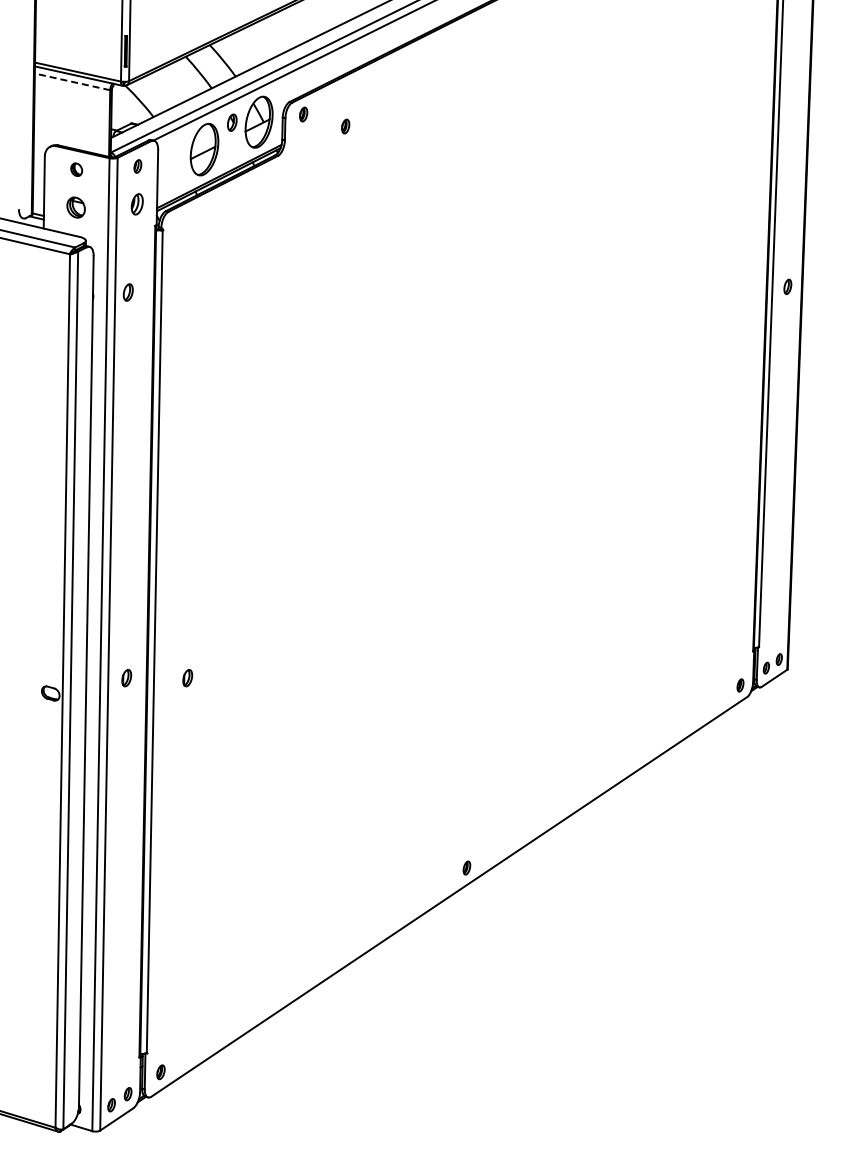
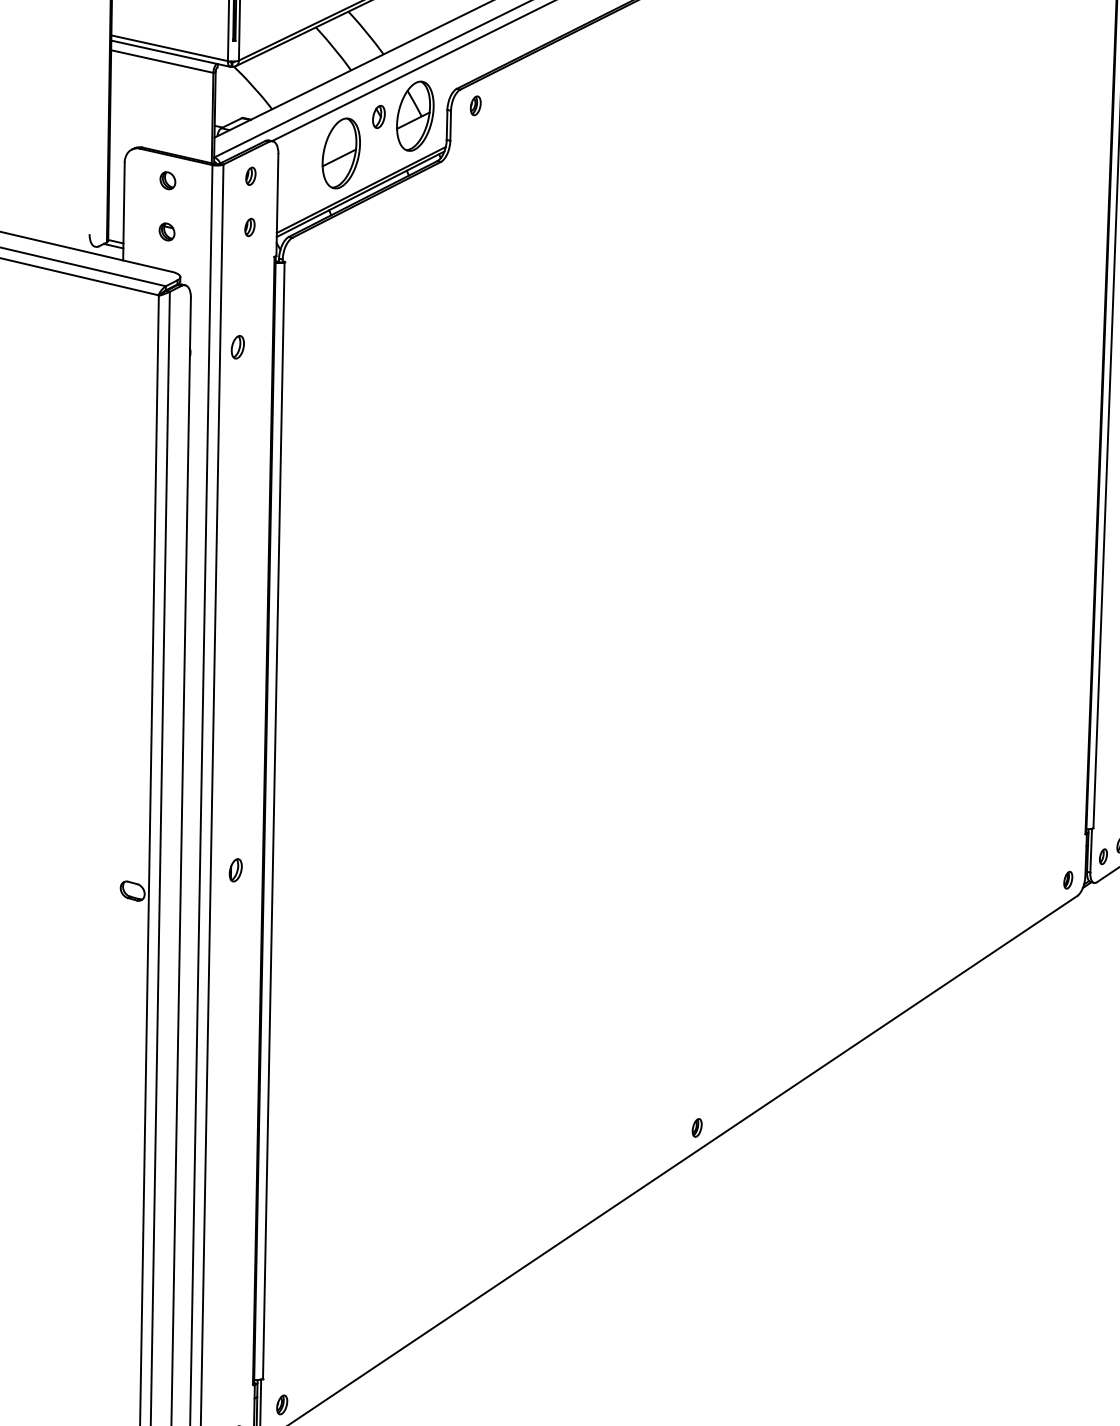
line: (72, 81) -> (162, 61), dashed -> solid
part: (345, 126) -> (532, 122), removed
part: (136, 203) -> (249, 226), size x0.62
part: (75, 207) -> (166, 231), size x0.62
part: (187, 678) -> (318, 870), removed

